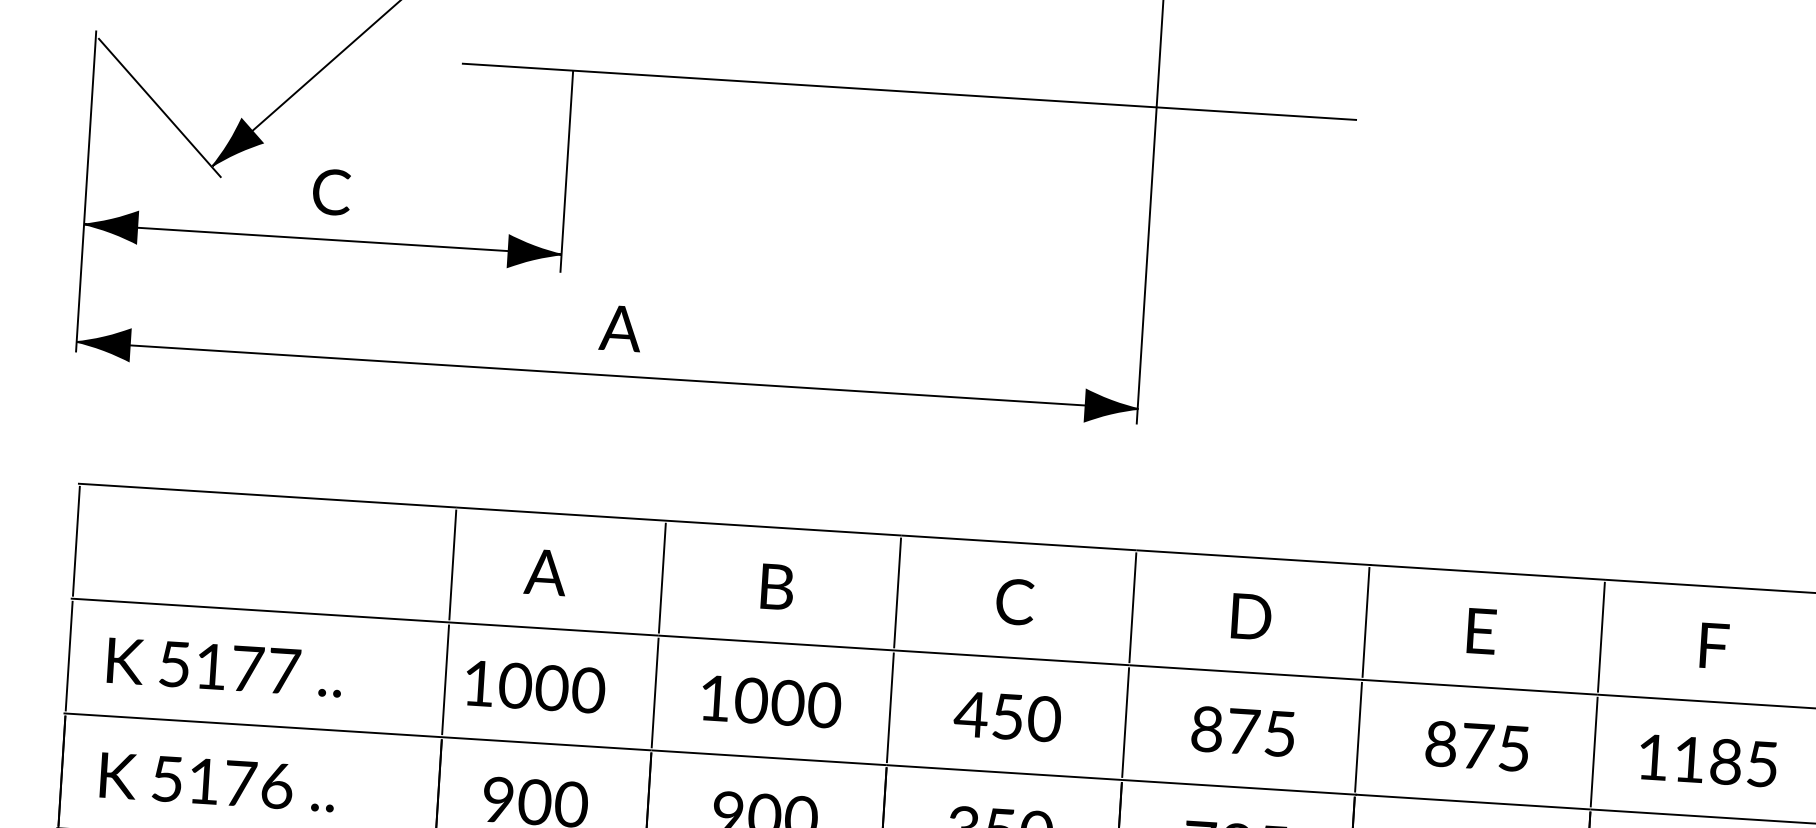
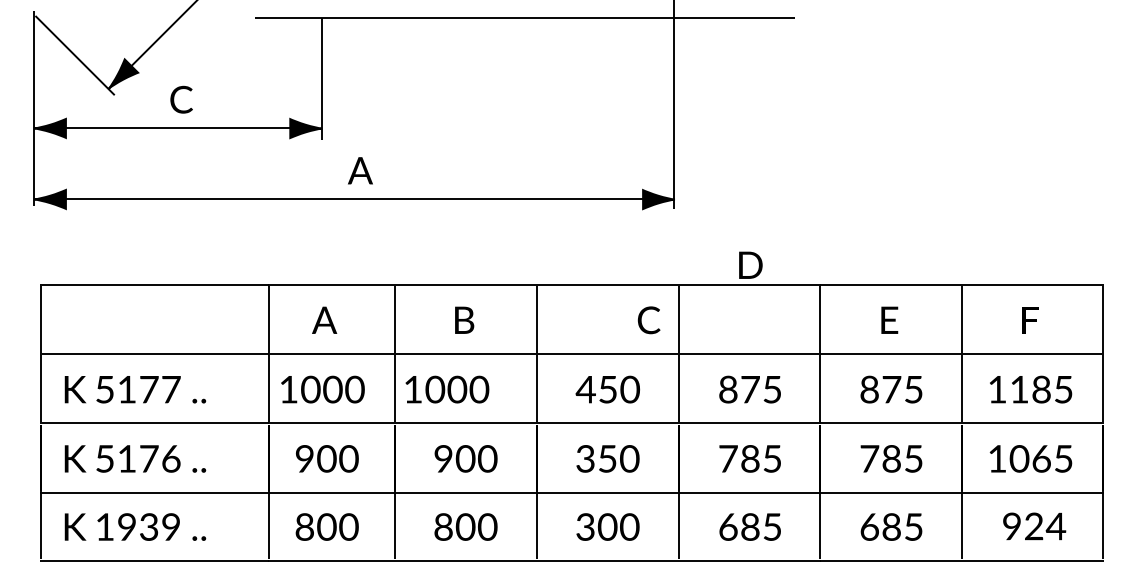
text: (1014, 602) -> (648, 320), moved
text: (1251, 615) -> (750, 264), moved
text: (771, 701) -> (447, 389), moved

